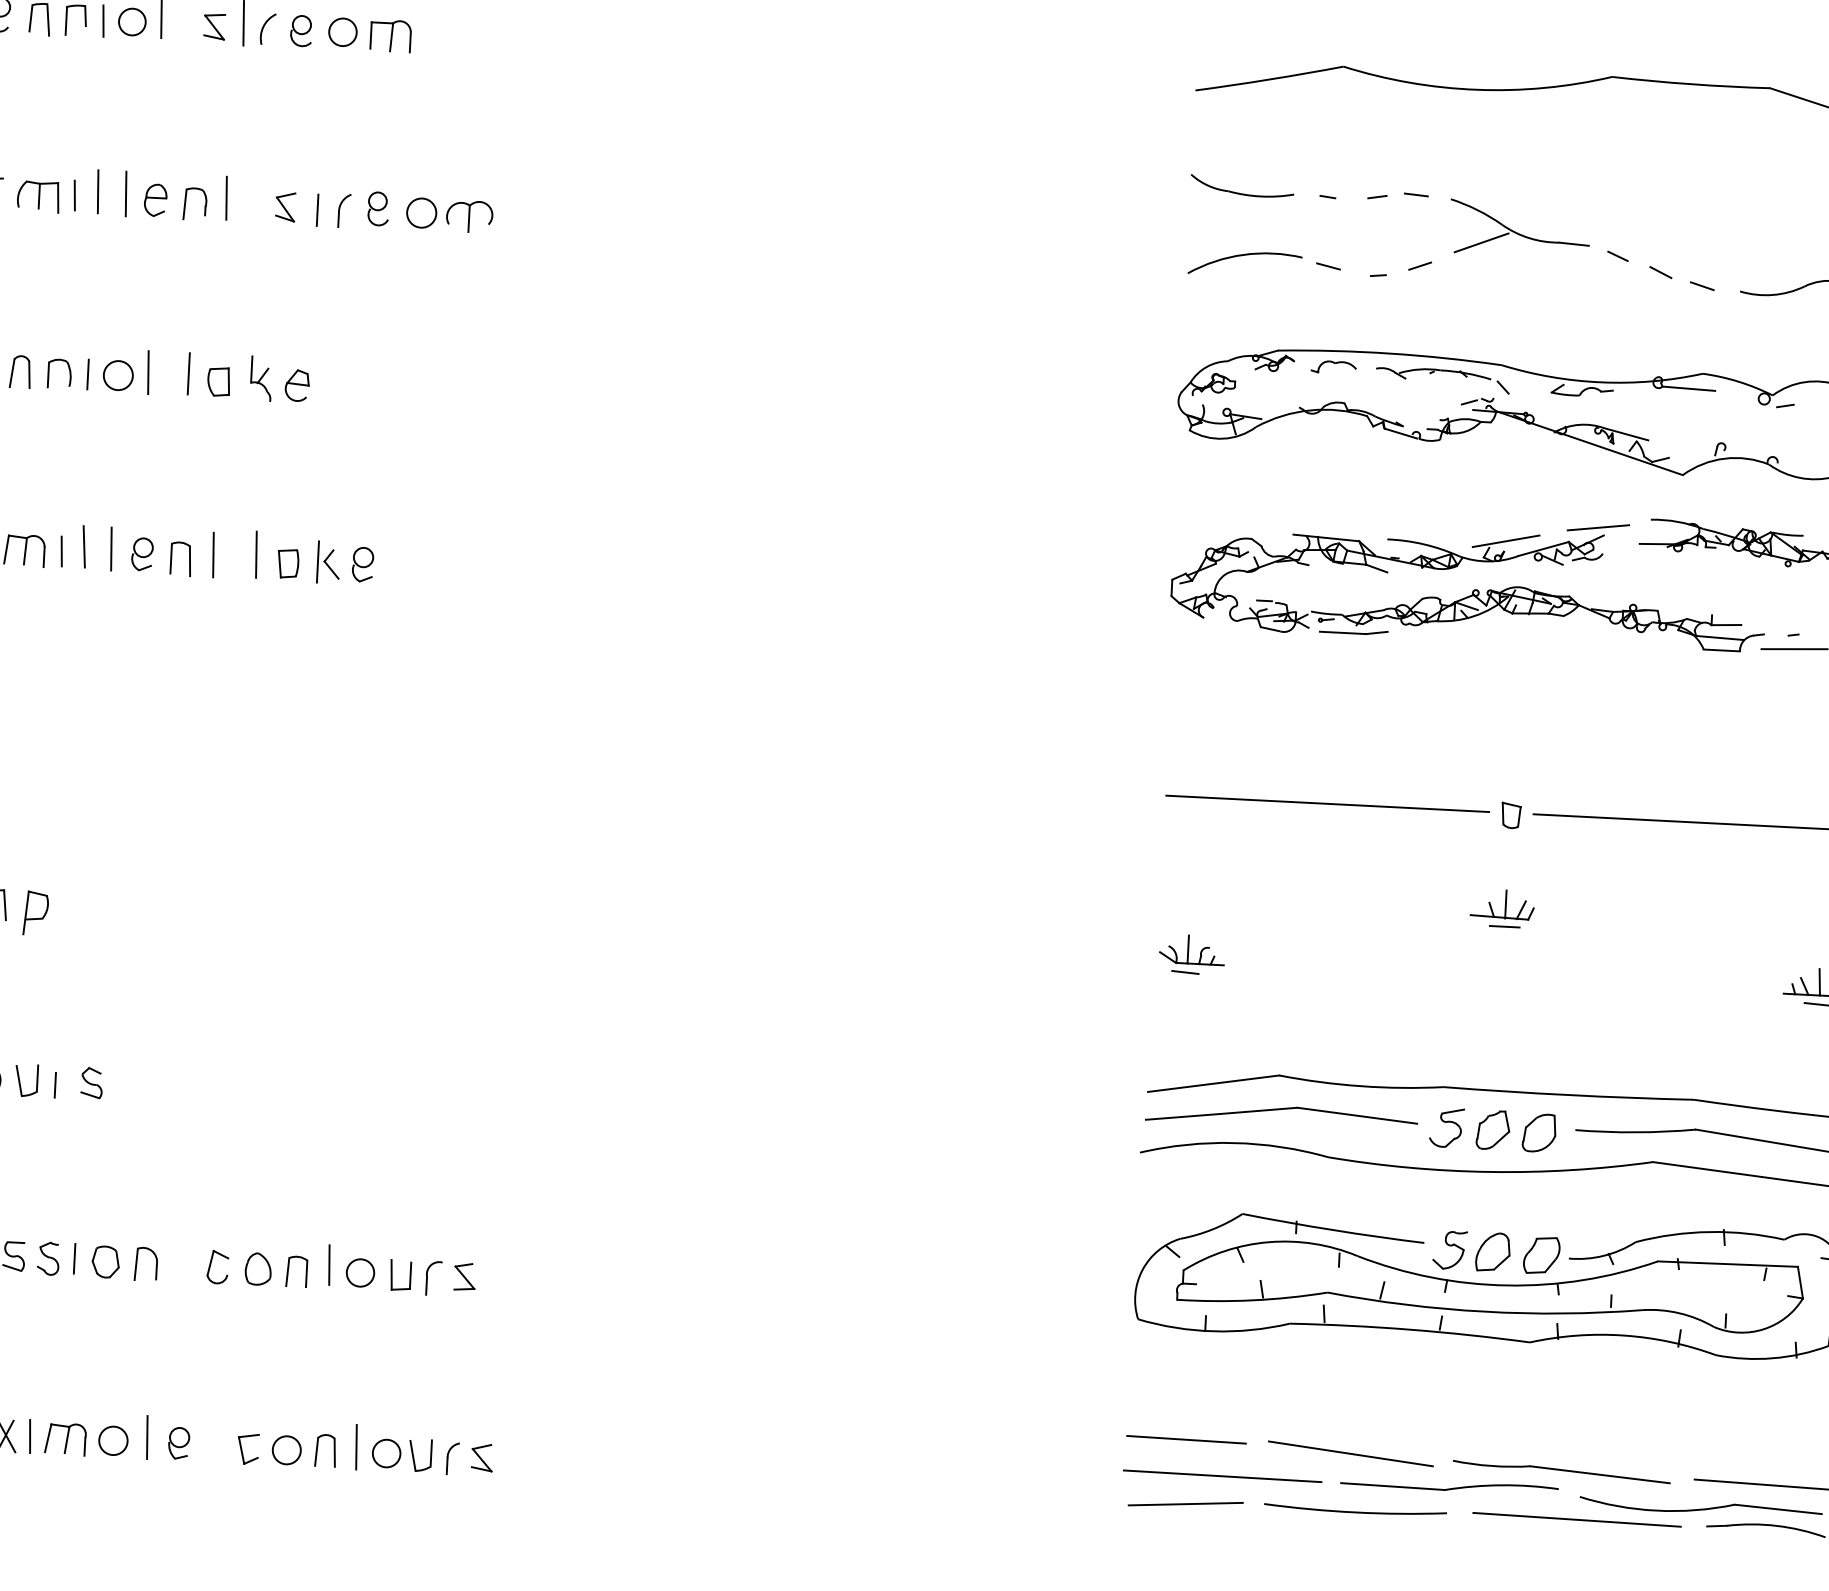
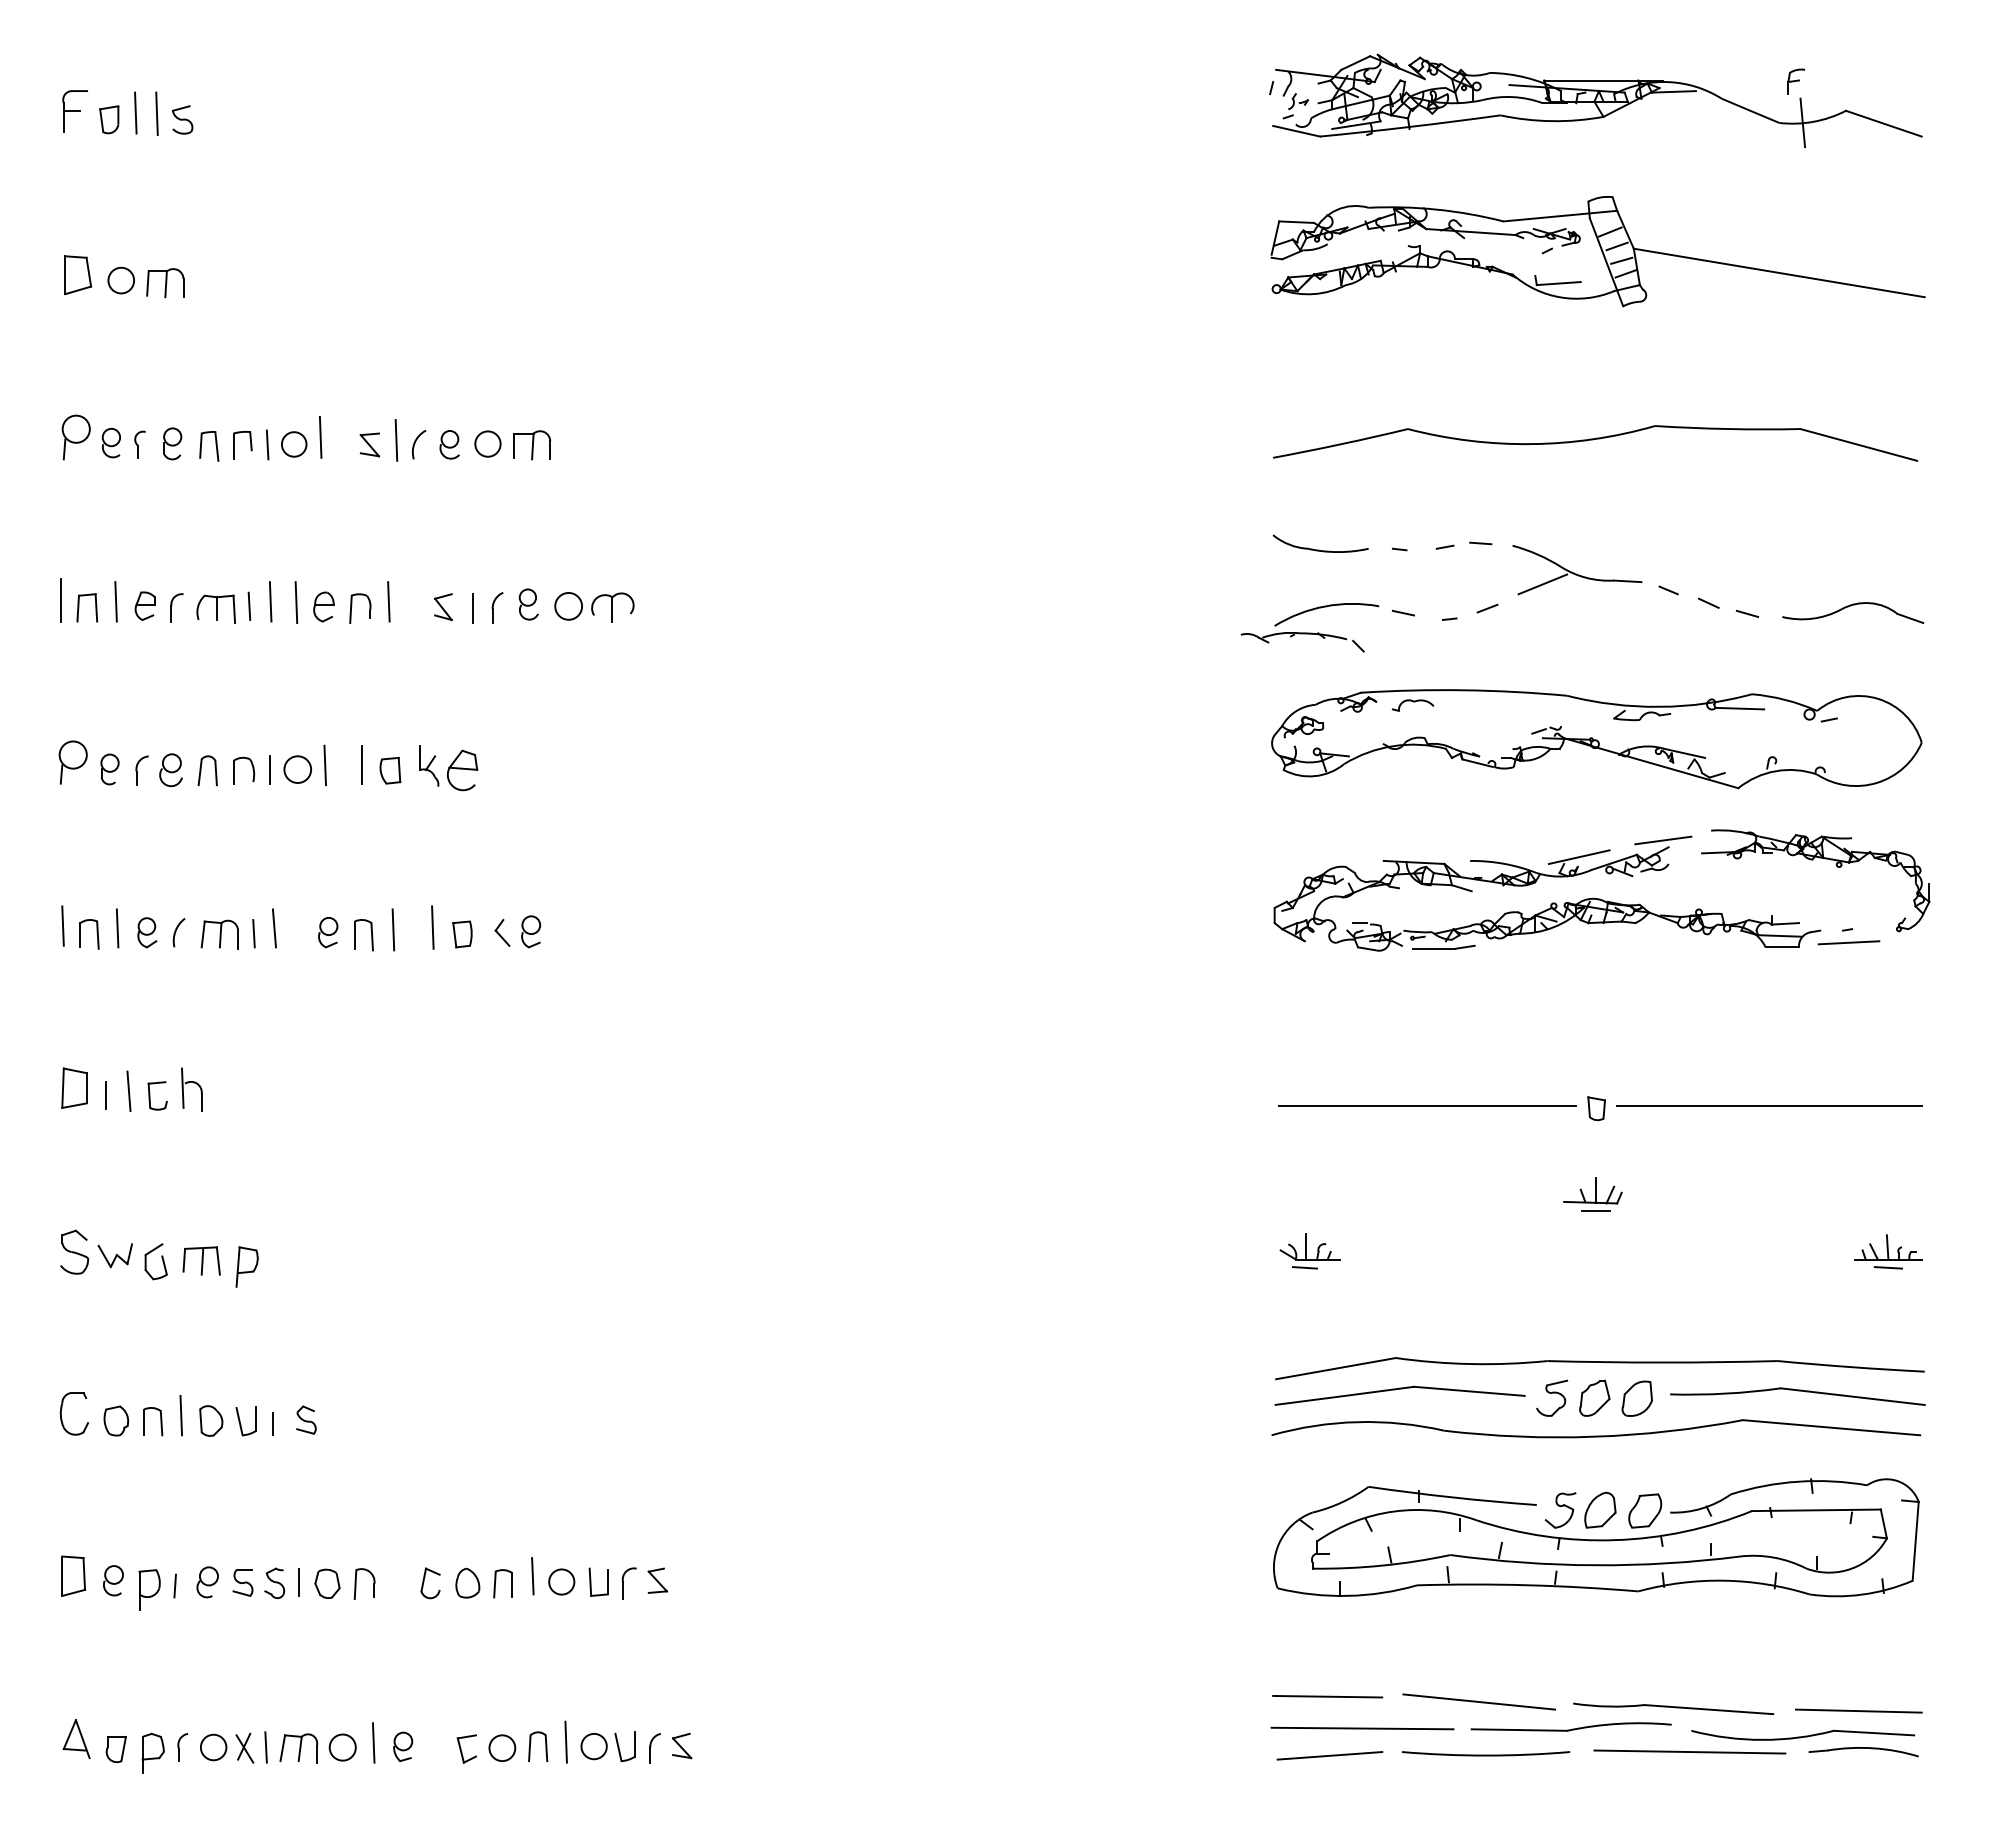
part: (1443, 371) -> (1302, 634), moved
part: (297, 385) -> (462, 770), size x1.4
line: (111, 548) -> (299, 928), removed
line: (317, 562) -> (489, 931), removed

